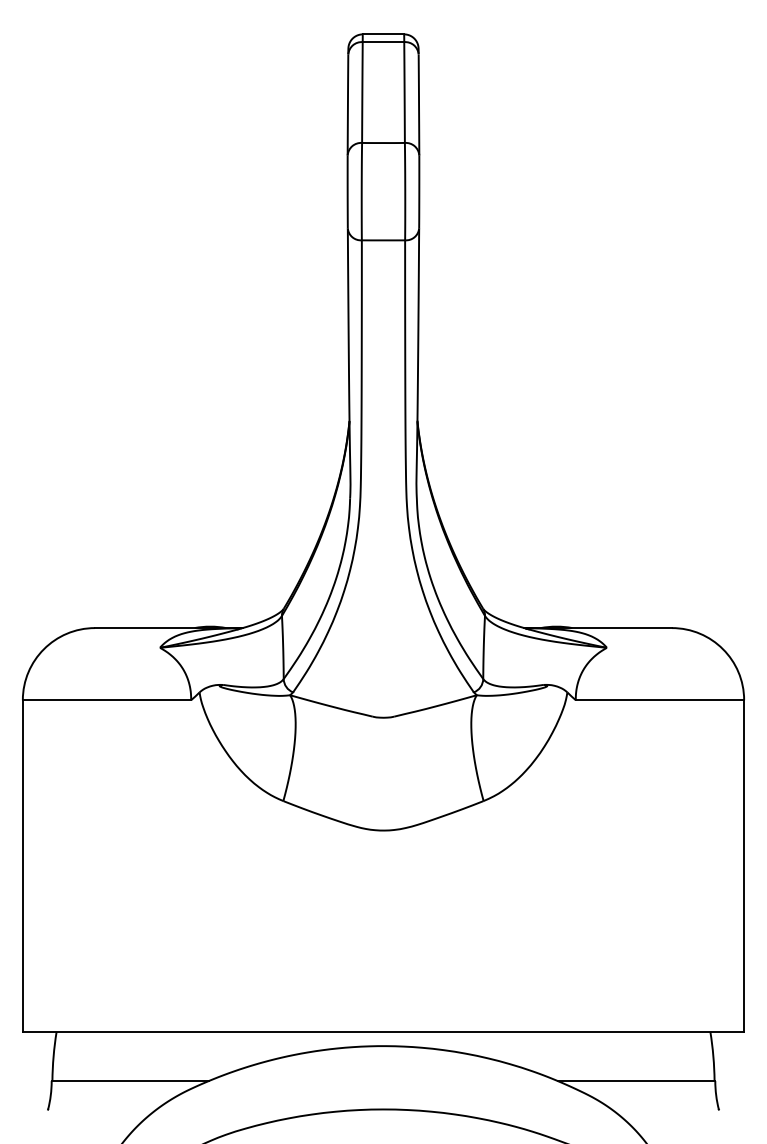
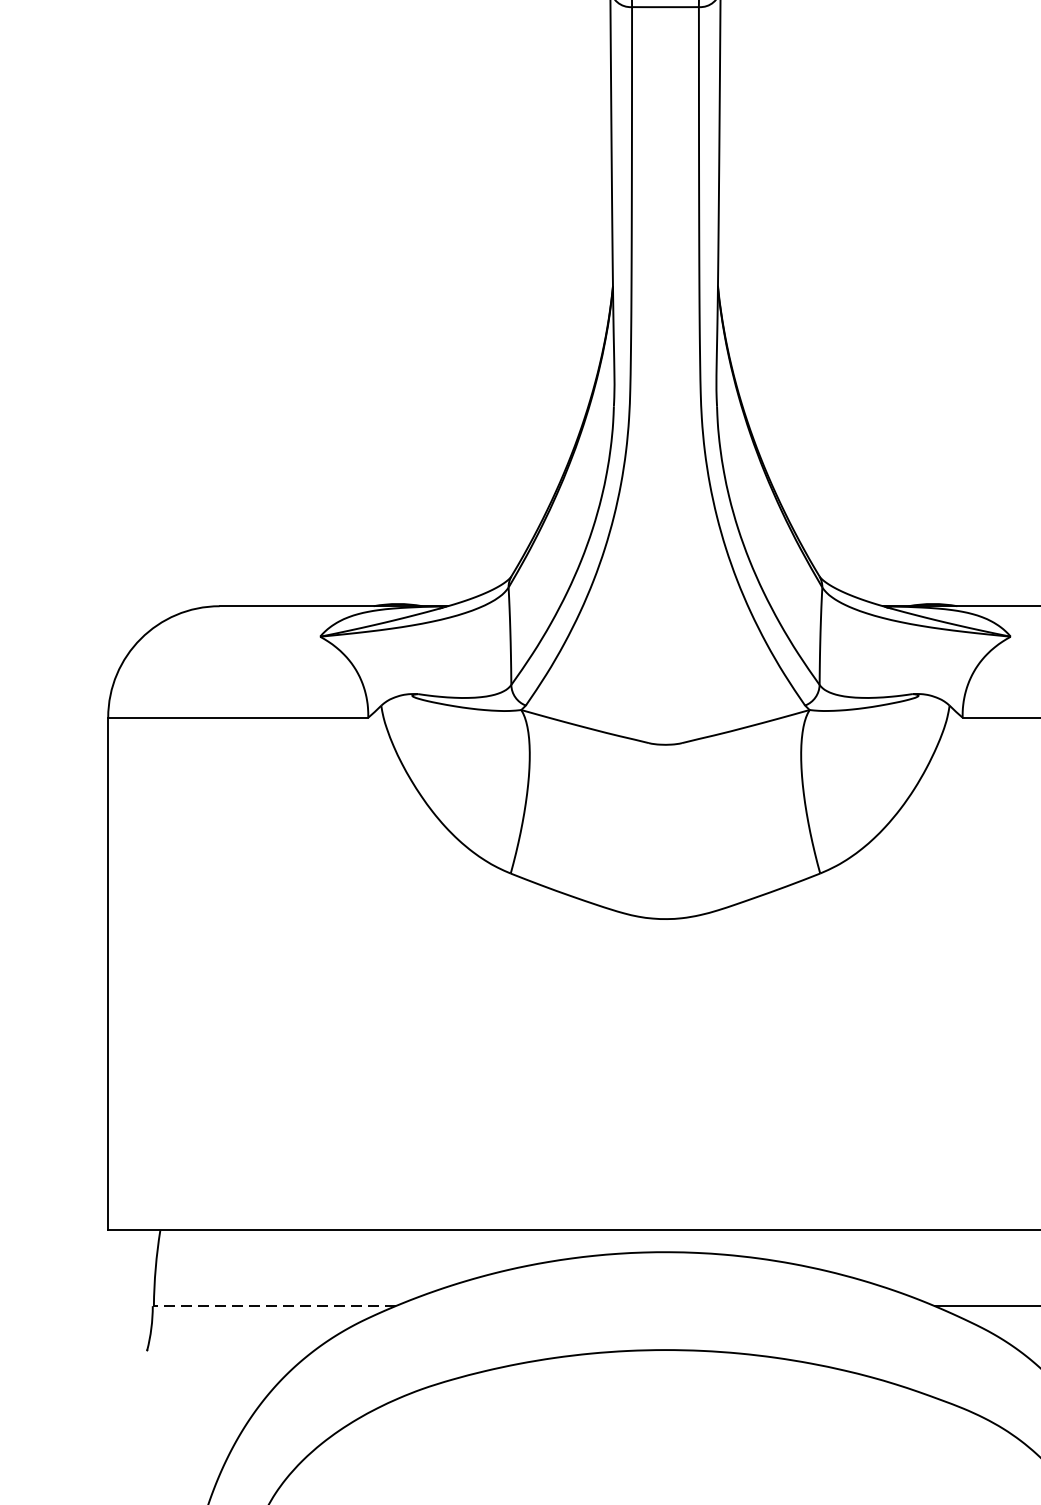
line: (130, 1081) -> (274, 1306), solid -> dashed

